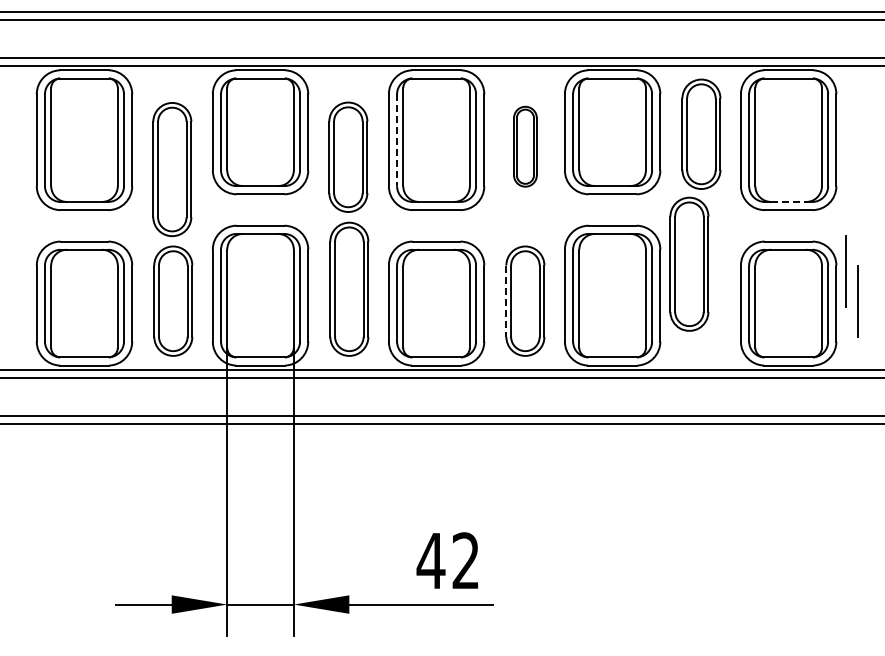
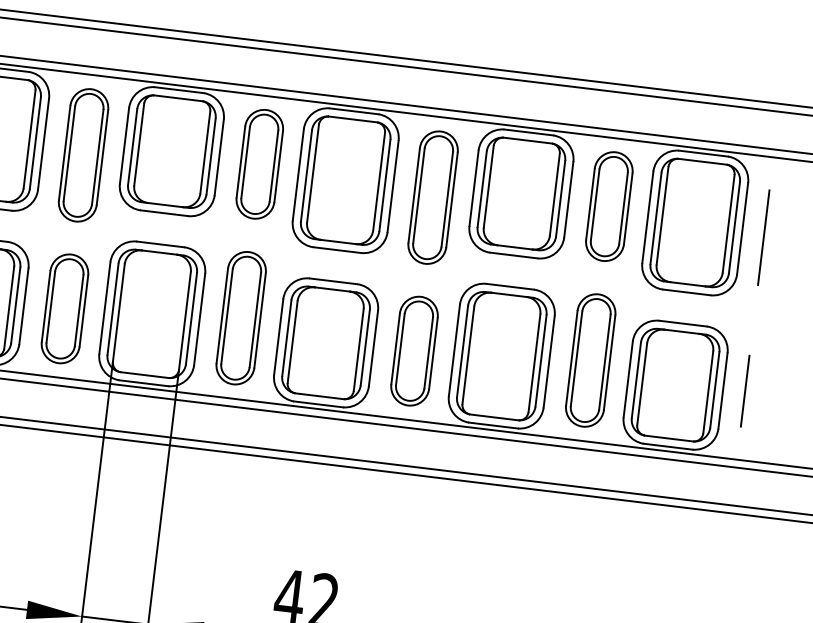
line: (397, 140) -> (306, 176), dashed -> solid
part: (525, 146) -> (433, 197), size x1.67
line: (858, 146) -> (763, 237), added
part: (348, 156) -> (260, 163), moved
part: (172, 169) -> (83, 155), moved
line: (788, 201) -> (687, 283), dashed -> solid
part: (689, 263) -> (590, 359), moved
line: (845, 271) -> (735, 360), removed
line: (506, 301) -> (395, 349), dashed -> solid

